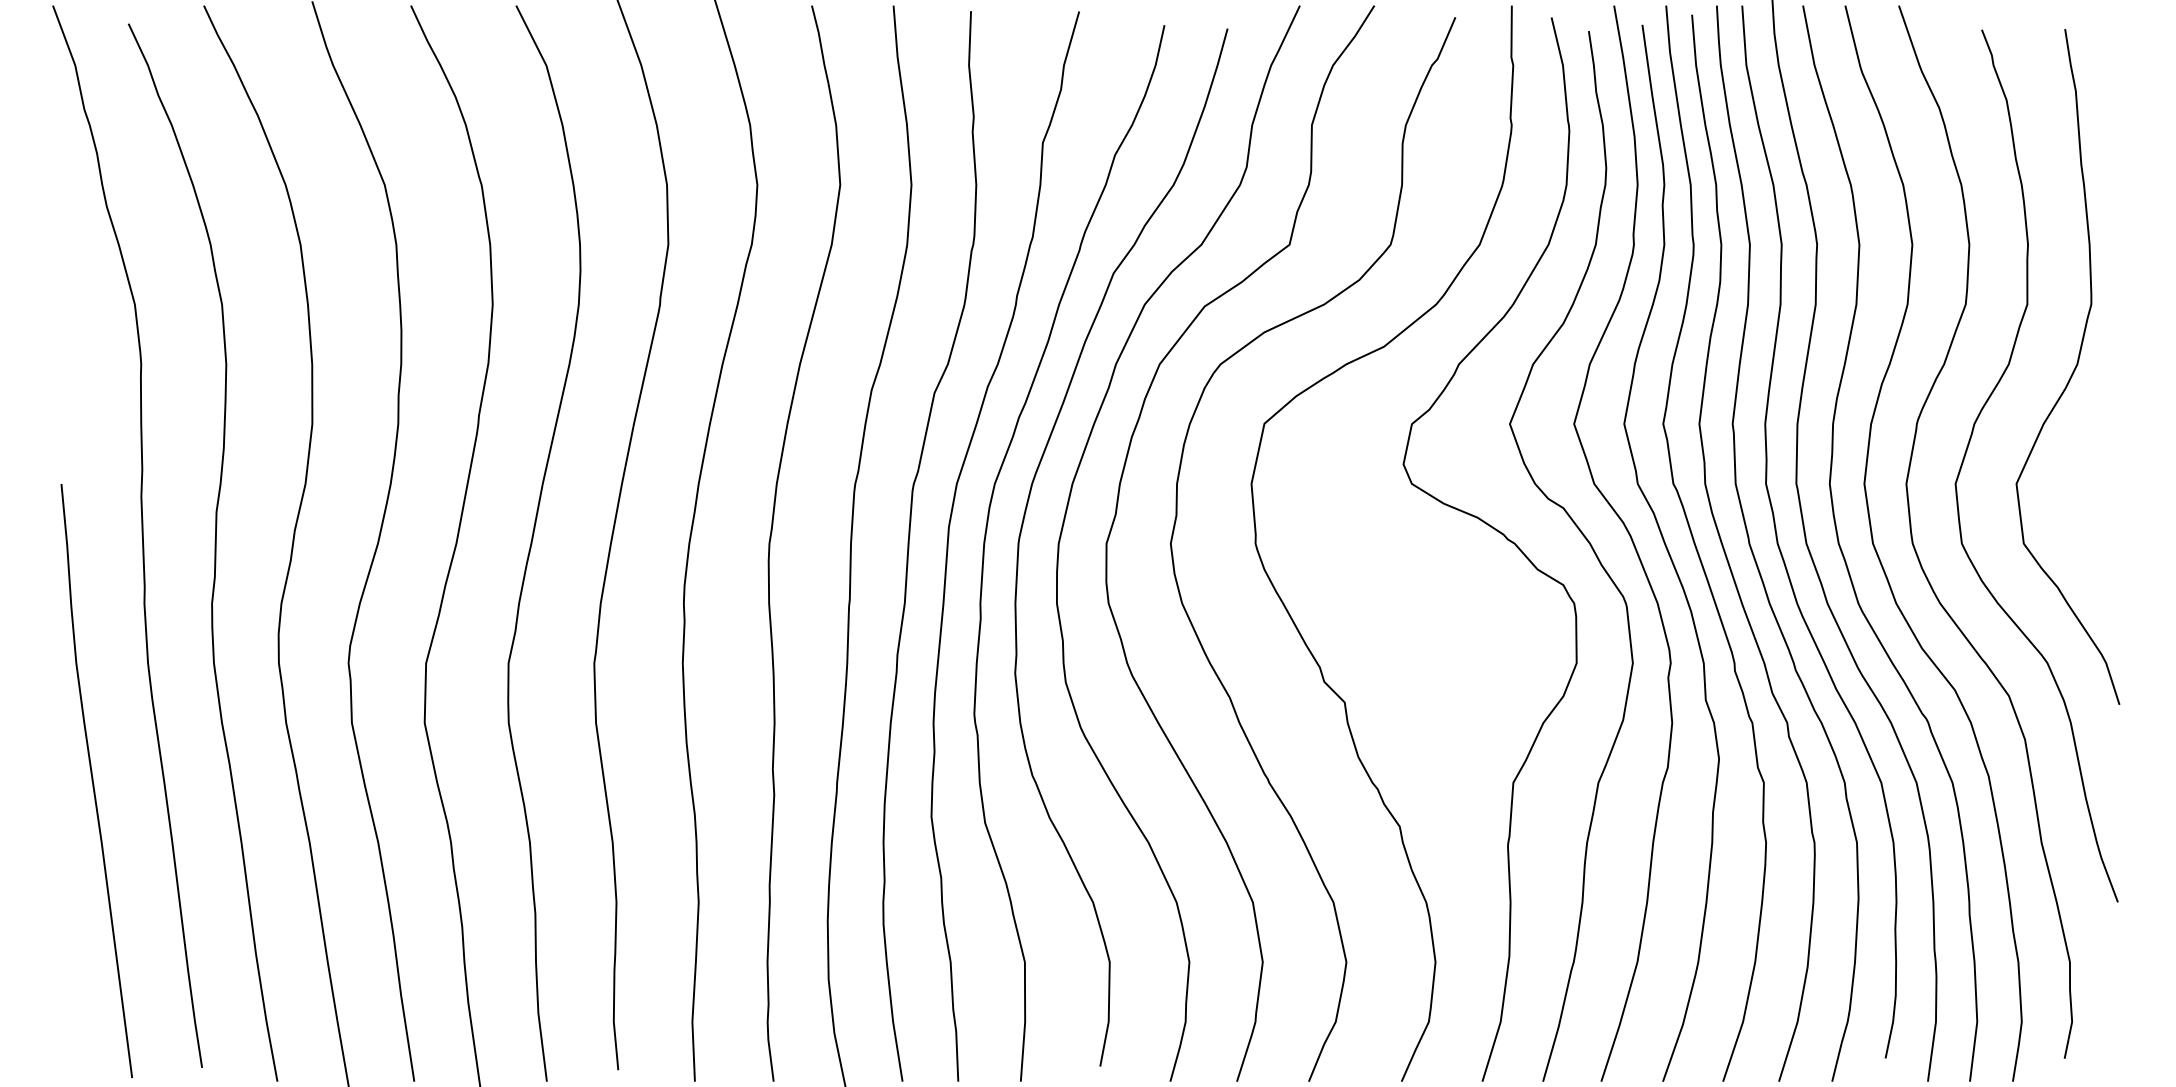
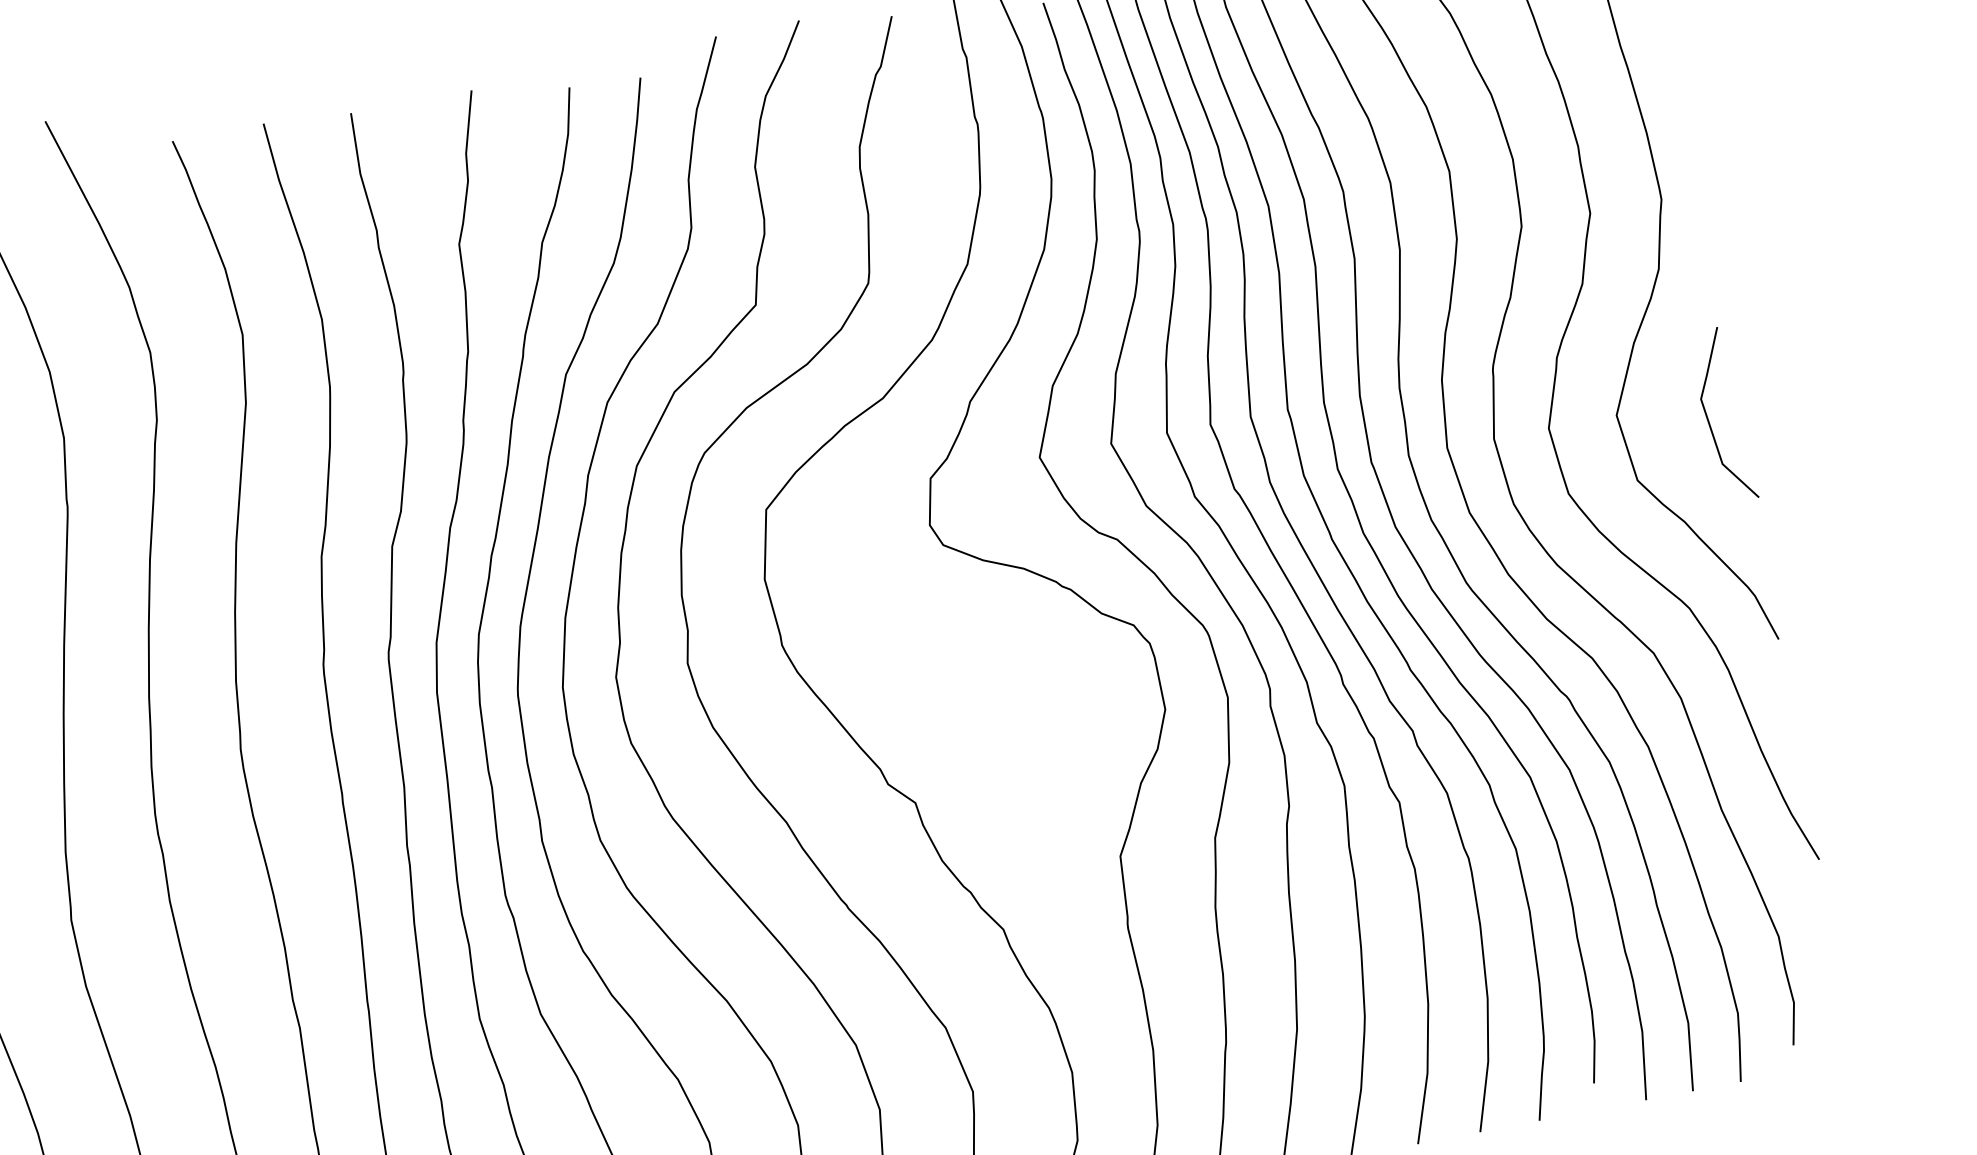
line: (2096, 505) -> (1710, 422), added

